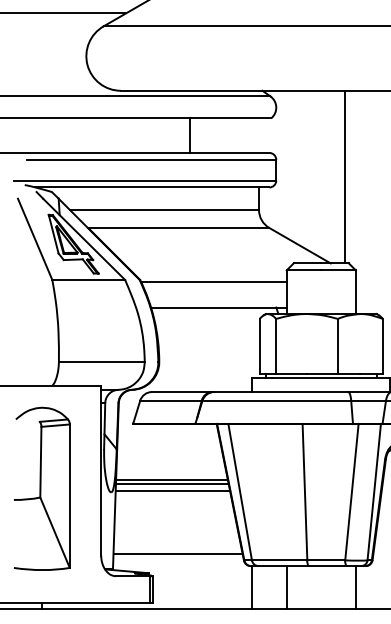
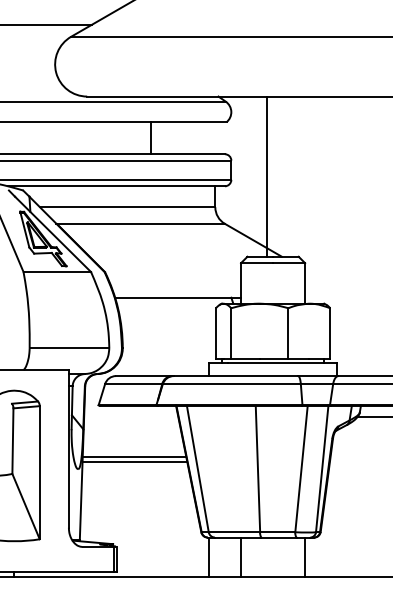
line: (345, 176) -> (267, 176), moved
line: (213, 281) -> (173, 273), removed
line: (172, 491) -> (135, 468), removed
line: (178, 553) -> (140, 525), removed

